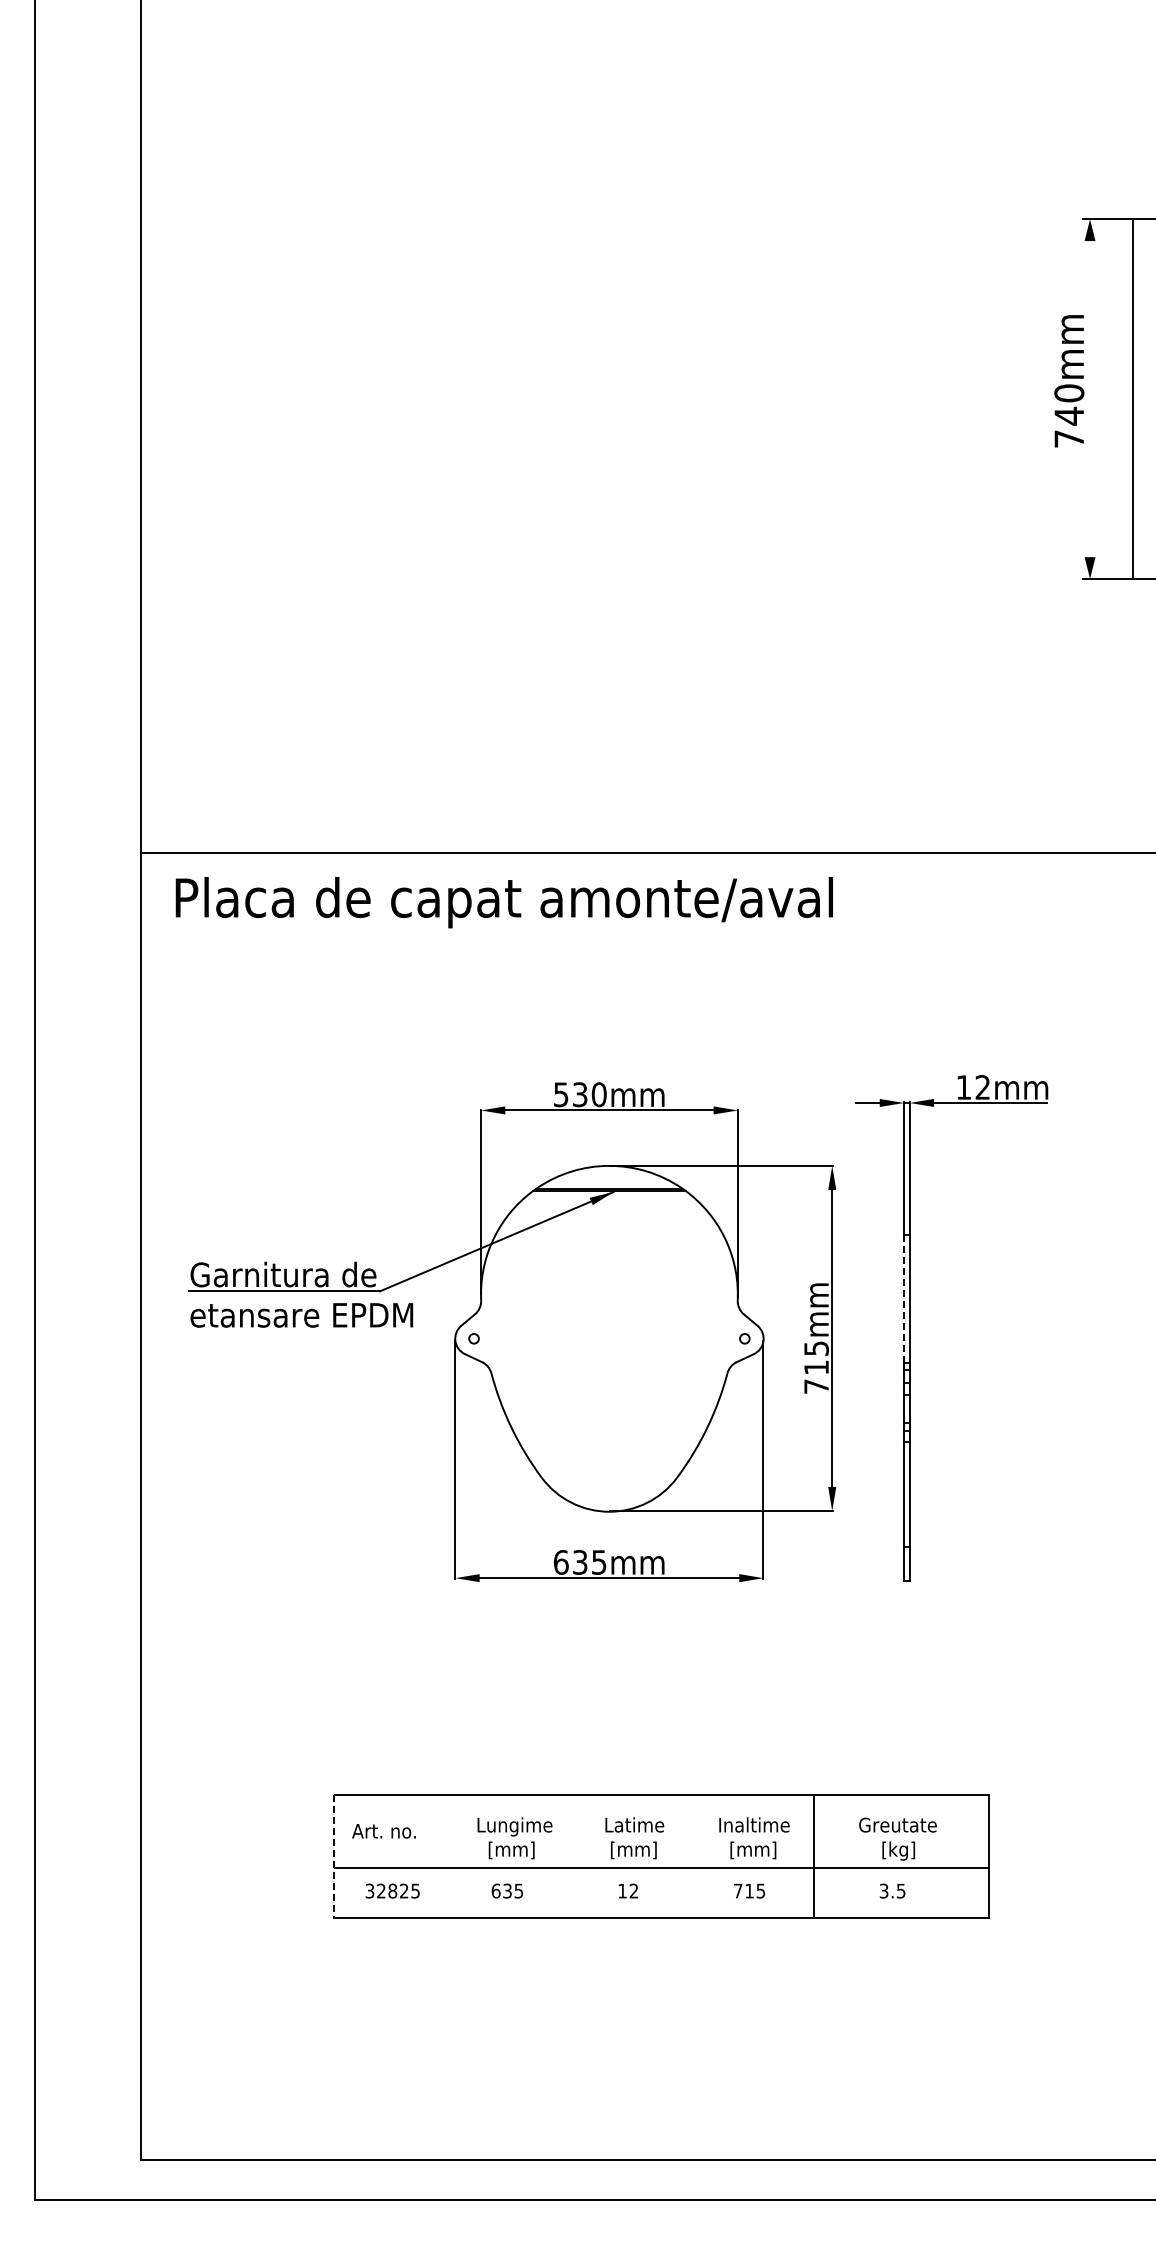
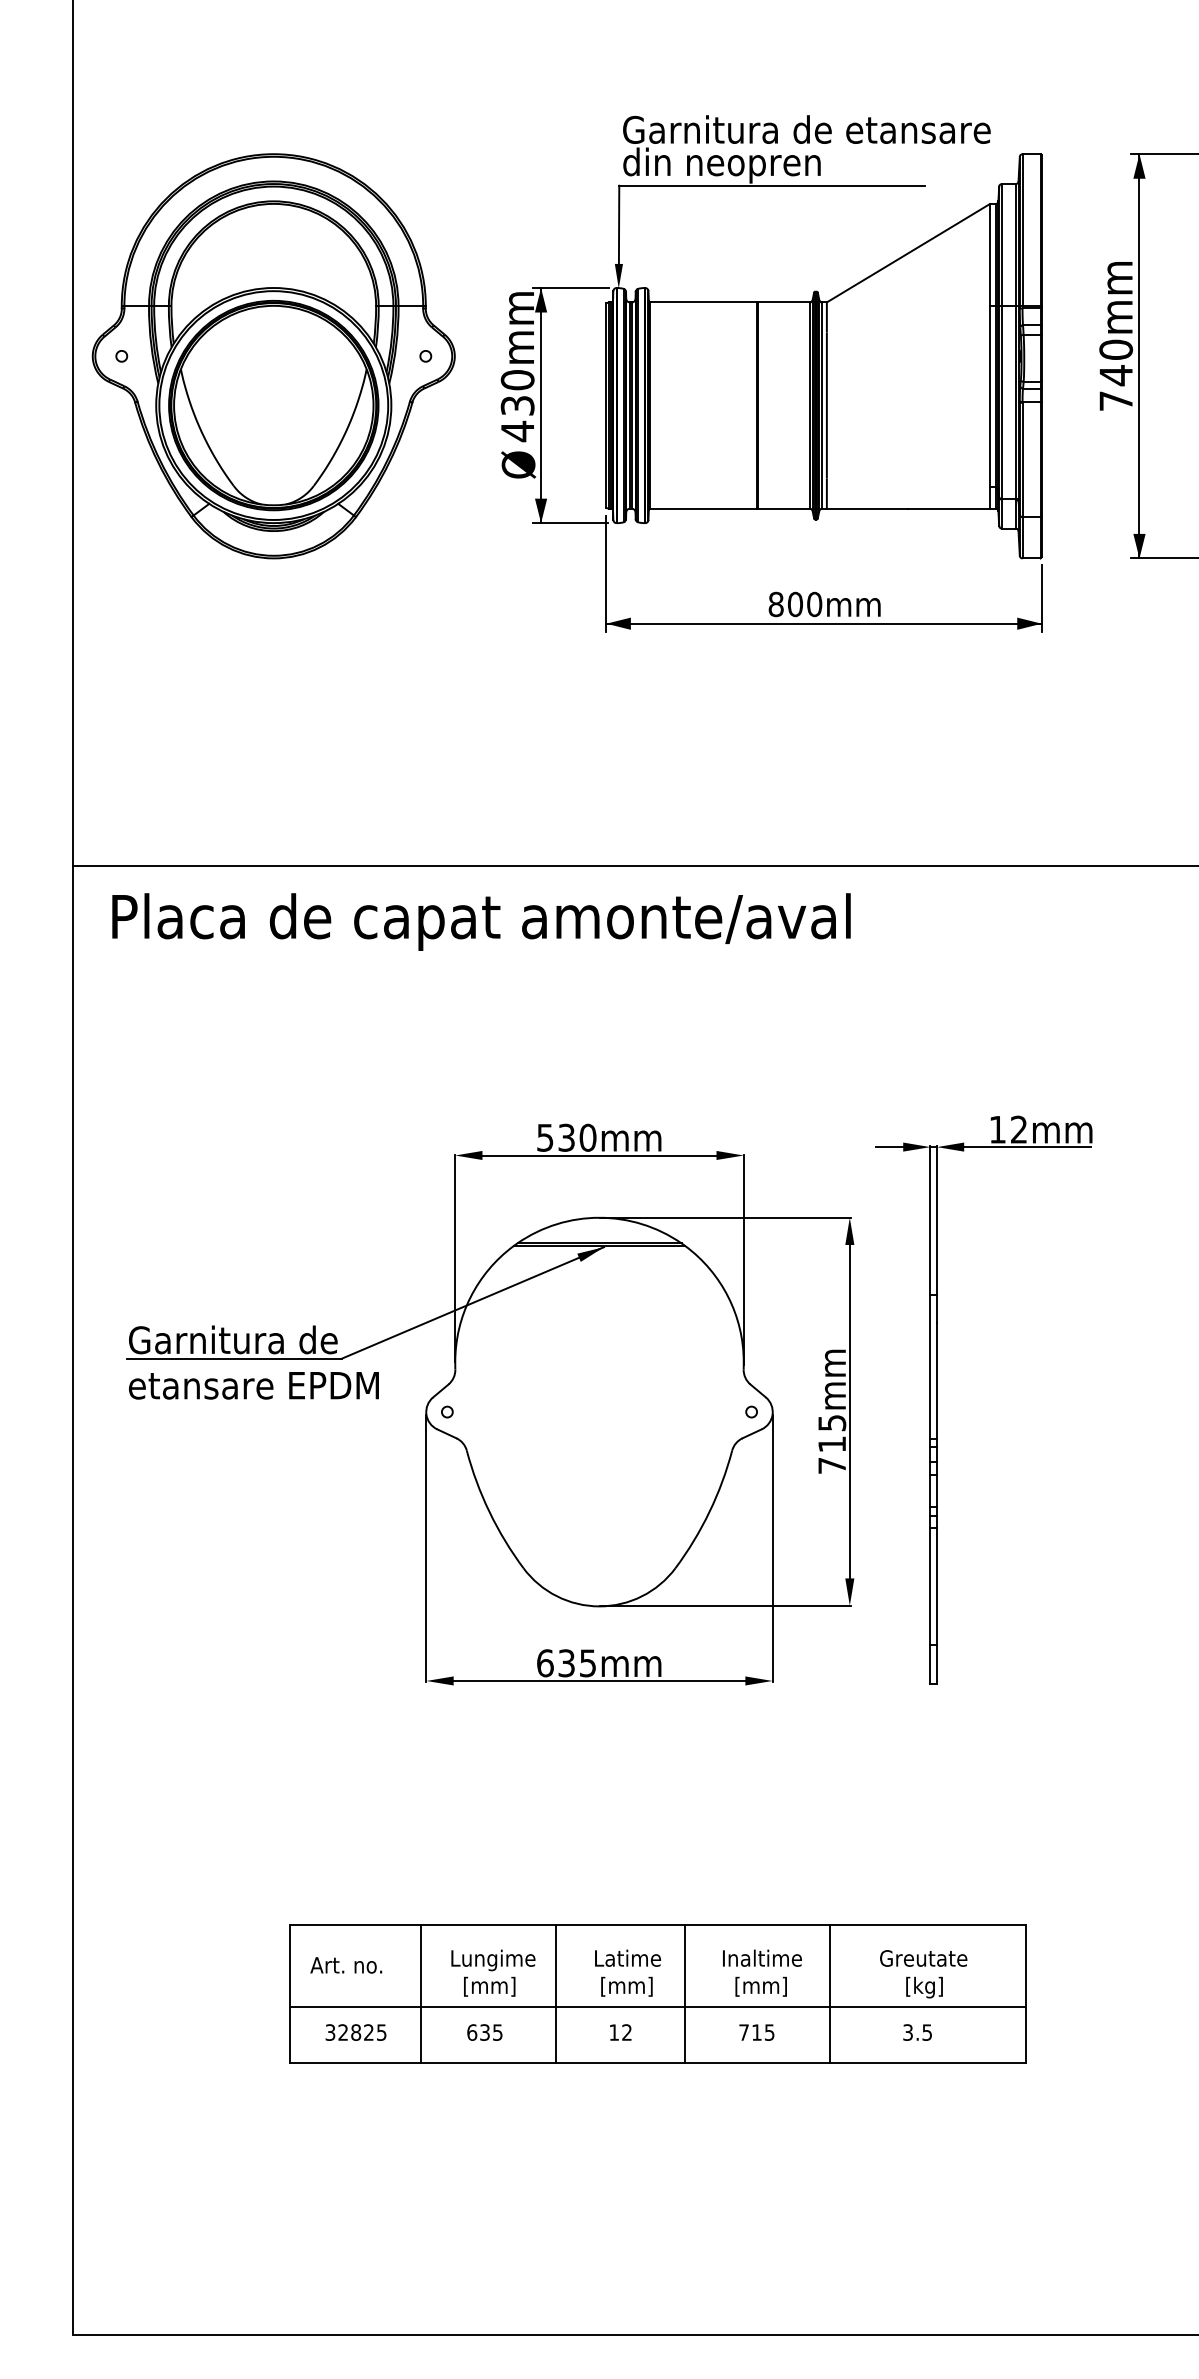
part: (319, 398) -> (273, 355), added
line: (1133, 398) -> (1139, 355), moved
part: (762, 414) -> (771, 373), added
line: (904, 1298) -> (930, 1366), dashed -> solid
line: (450, 1856) -> (420, 1993), added
line: (570, 1856) -> (555, 1993), added
line: (685, 1856) -> (684, 1993), added
line: (333, 1857) -> (289, 1994), dashed -> solid

